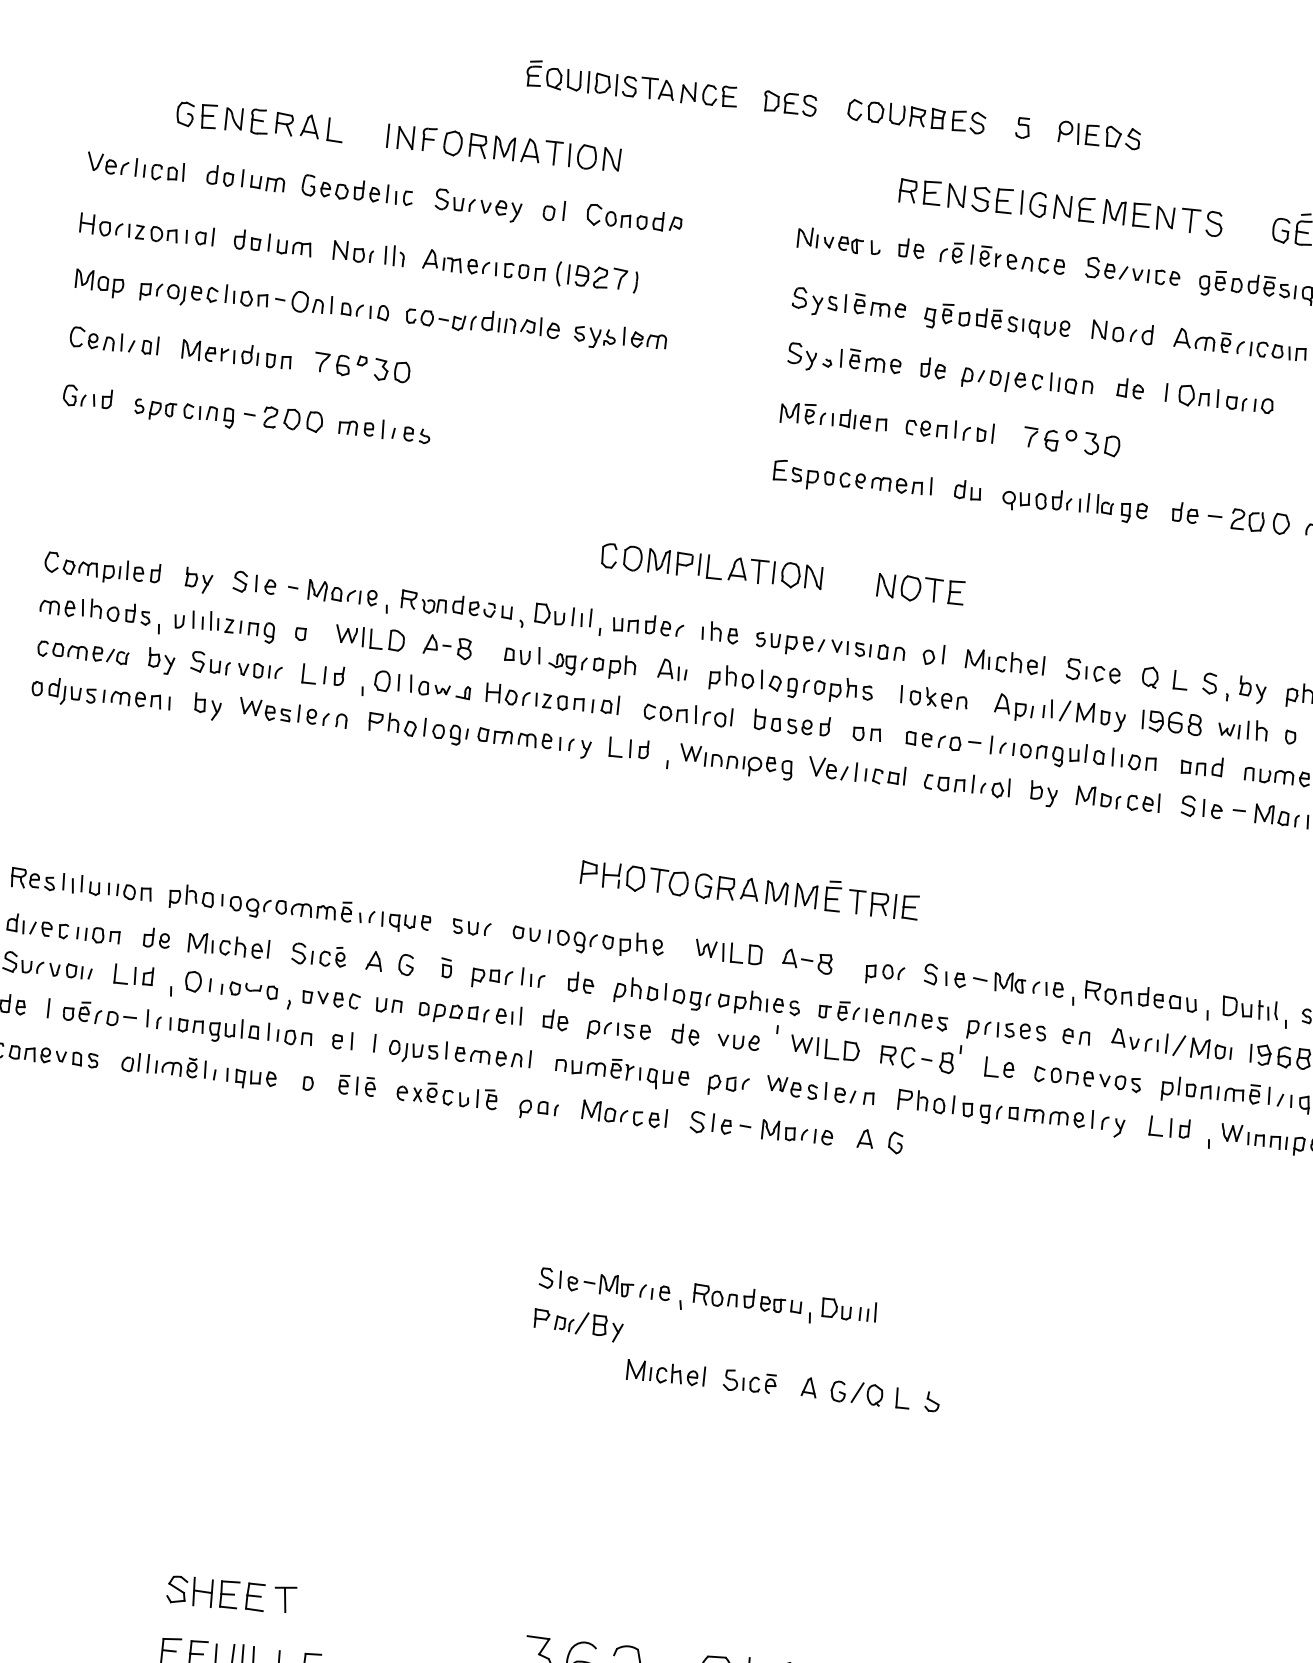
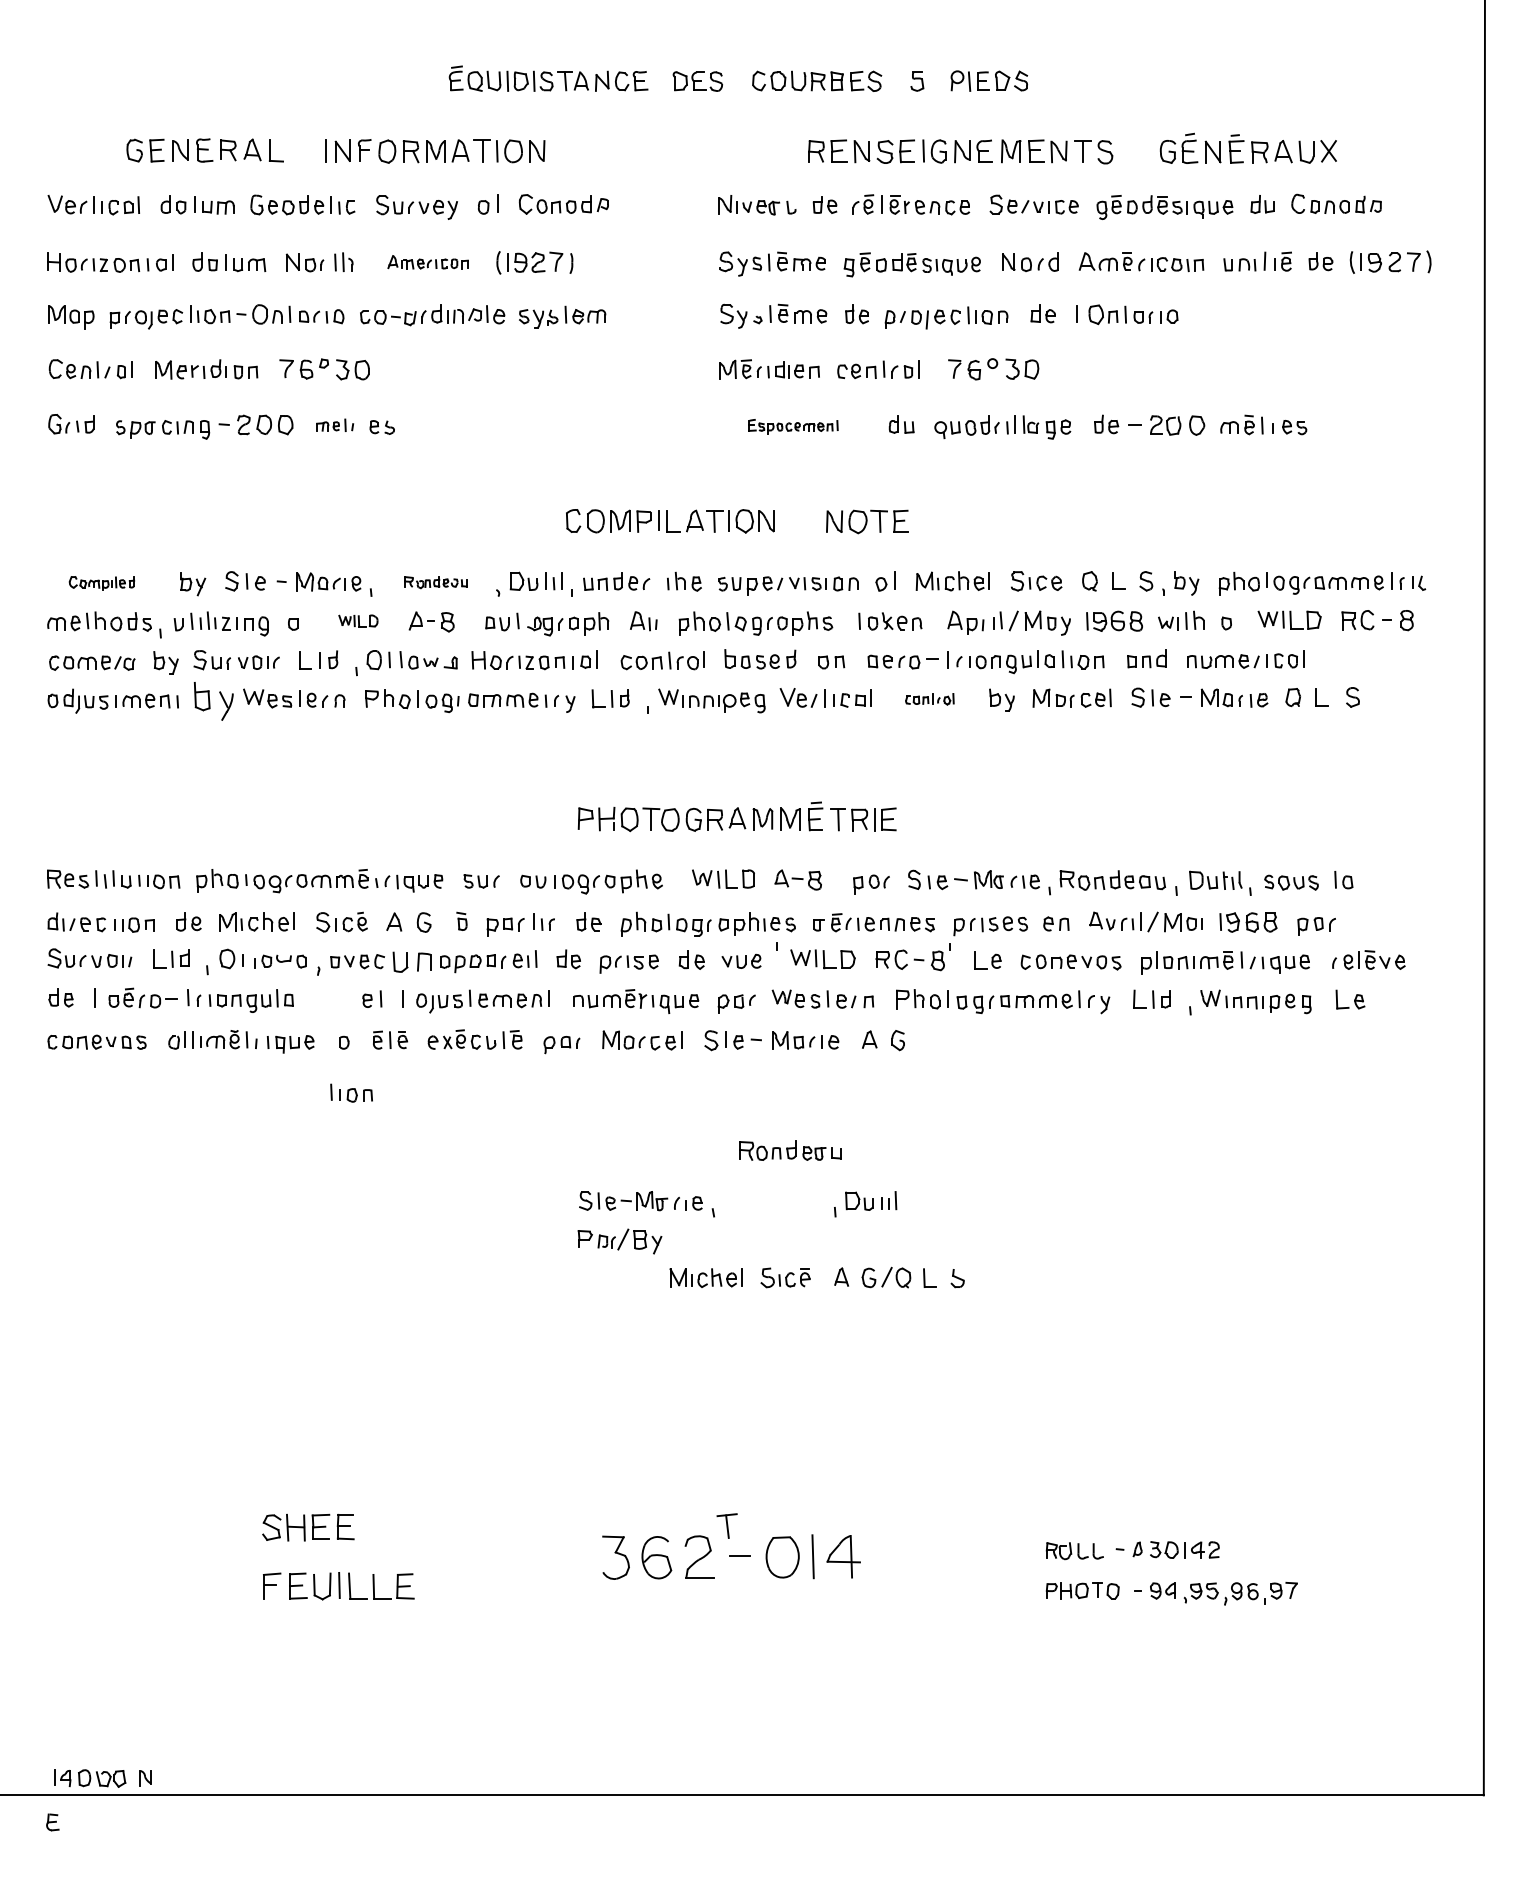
part: (483, 265) -> (427, 262), size x0.7
part: (366, 427) -> (334, 425), size x0.7
part: (853, 480) -> (793, 426), size x0.6
part: (101, 569) -> (101, 583), size x0.6
part: (456, 605) -> (435, 582), size x0.6
part: (370, 637) -> (358, 620), size x0.6
part: (207, 706) -> (213, 700), size x1.6
part: (966, 784) -> (929, 699), size x0.6
part: (388, 1005) -> (411, 962), size x1.6
part: (289, 1034) -> (351, 1092), moved
part: (747, 1298) -> (790, 1150), moved
part: (284, 1598) -> (726, 1525), moved

